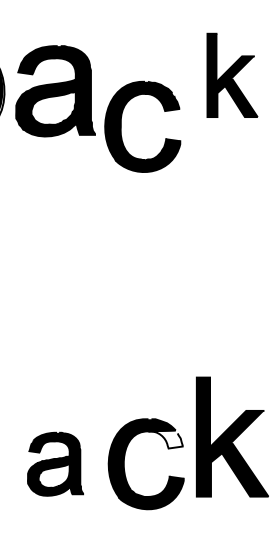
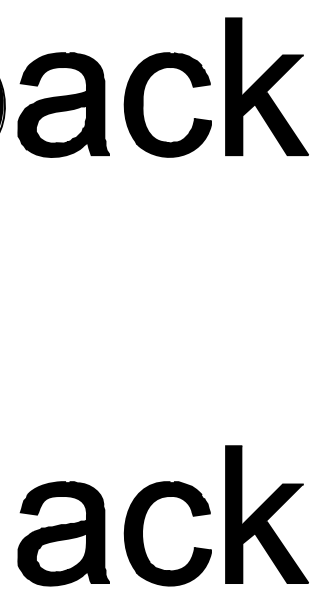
part: (232, 75) -> (266, 86), size x1.43
part: (121, 126) -> (143, 104), moved
part: (232, 436) -> (266, 514), moved
fill: (165, 438) -> (189, 504), added
part: (55, 463) -> (63, 533), size x1.43

